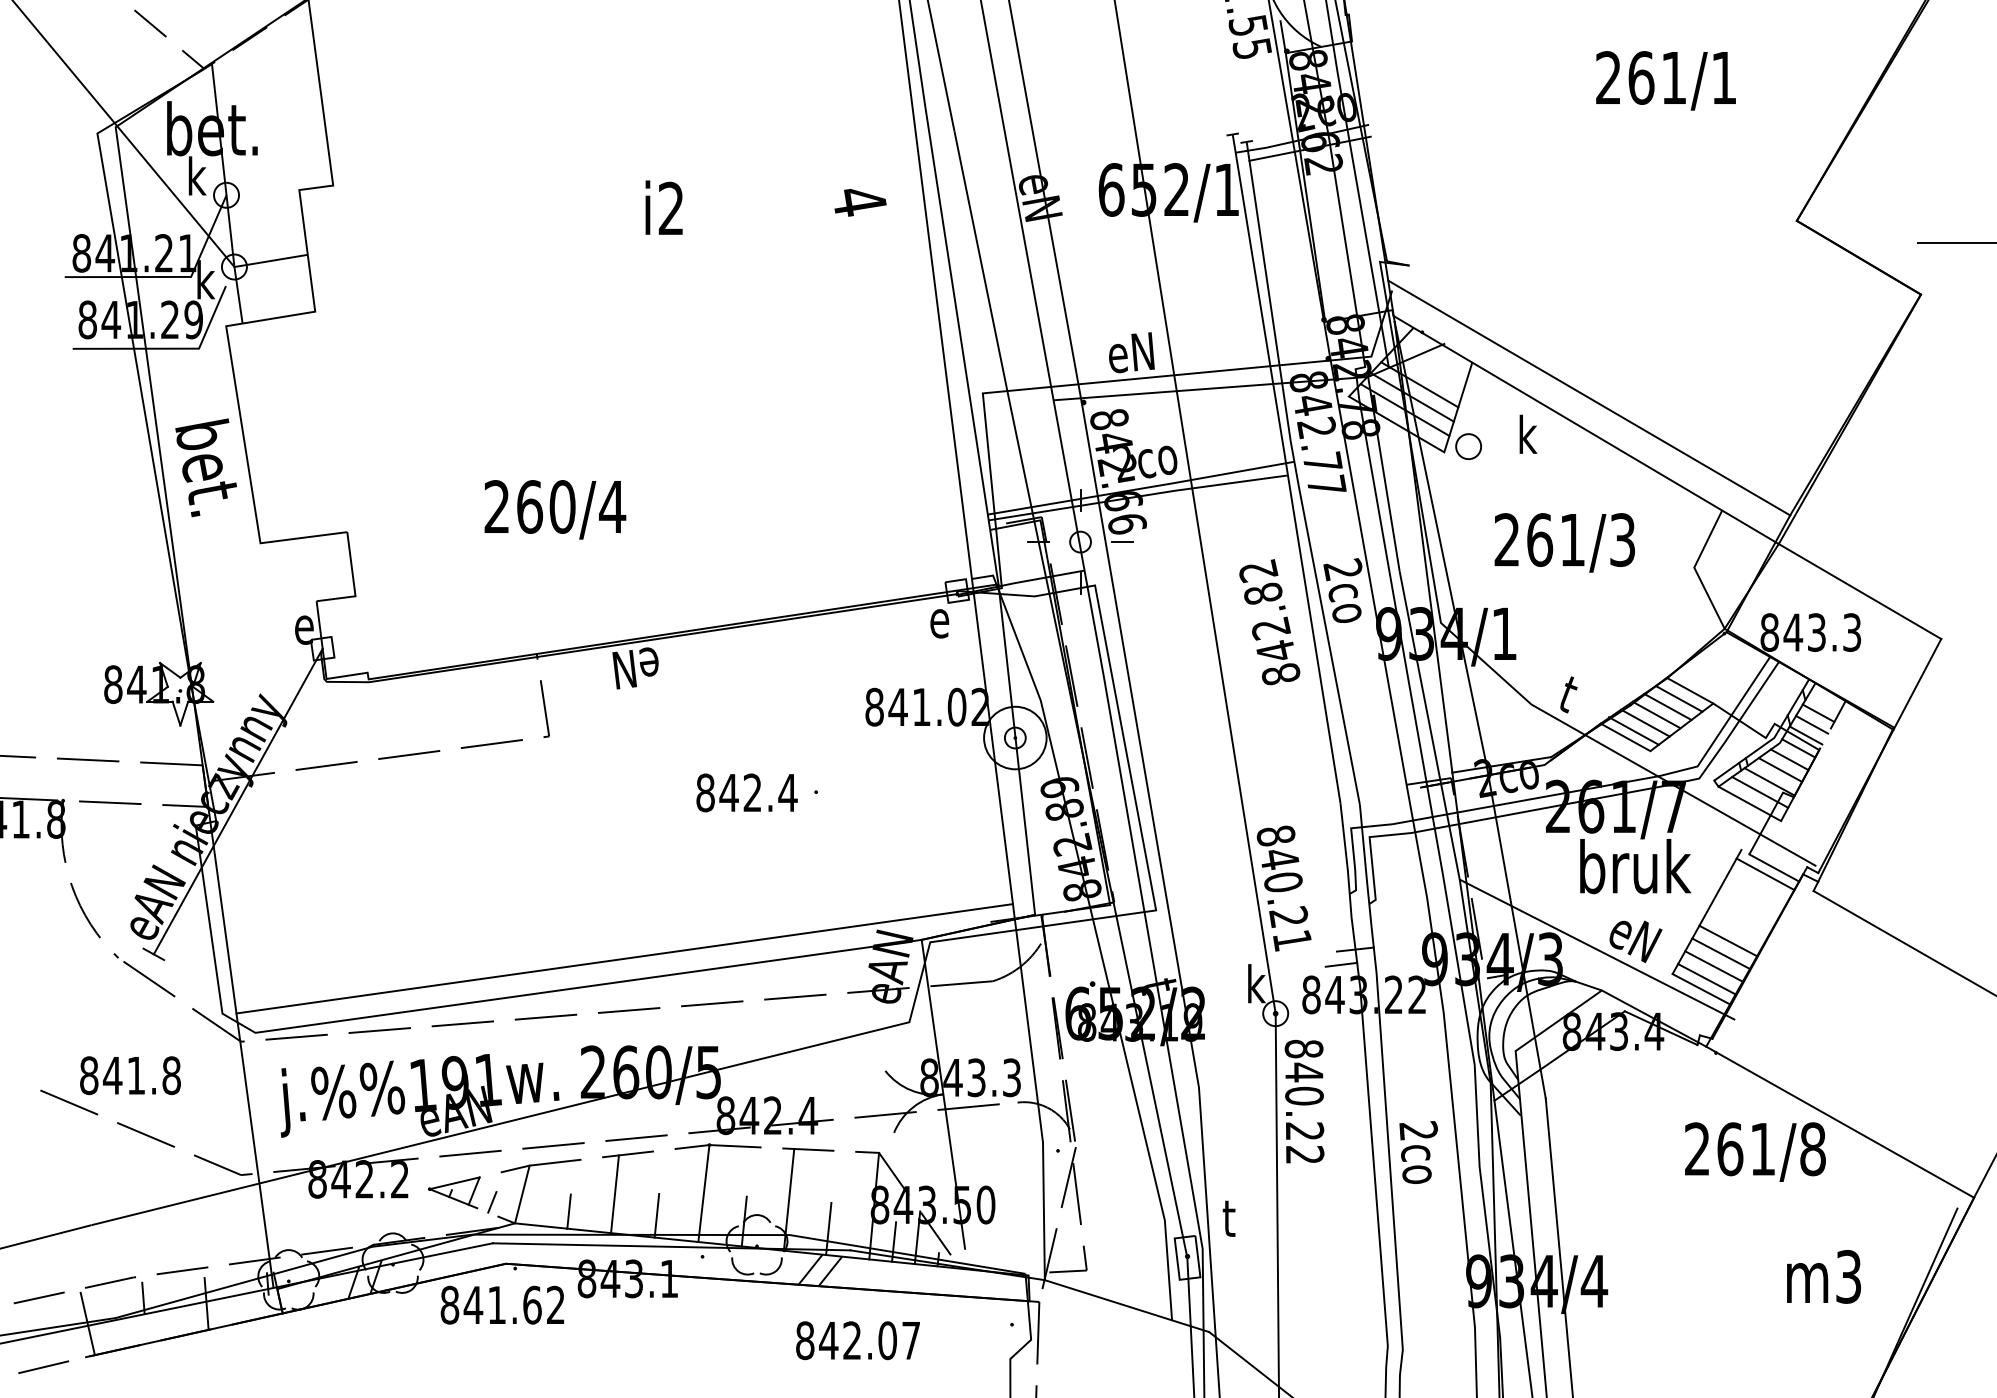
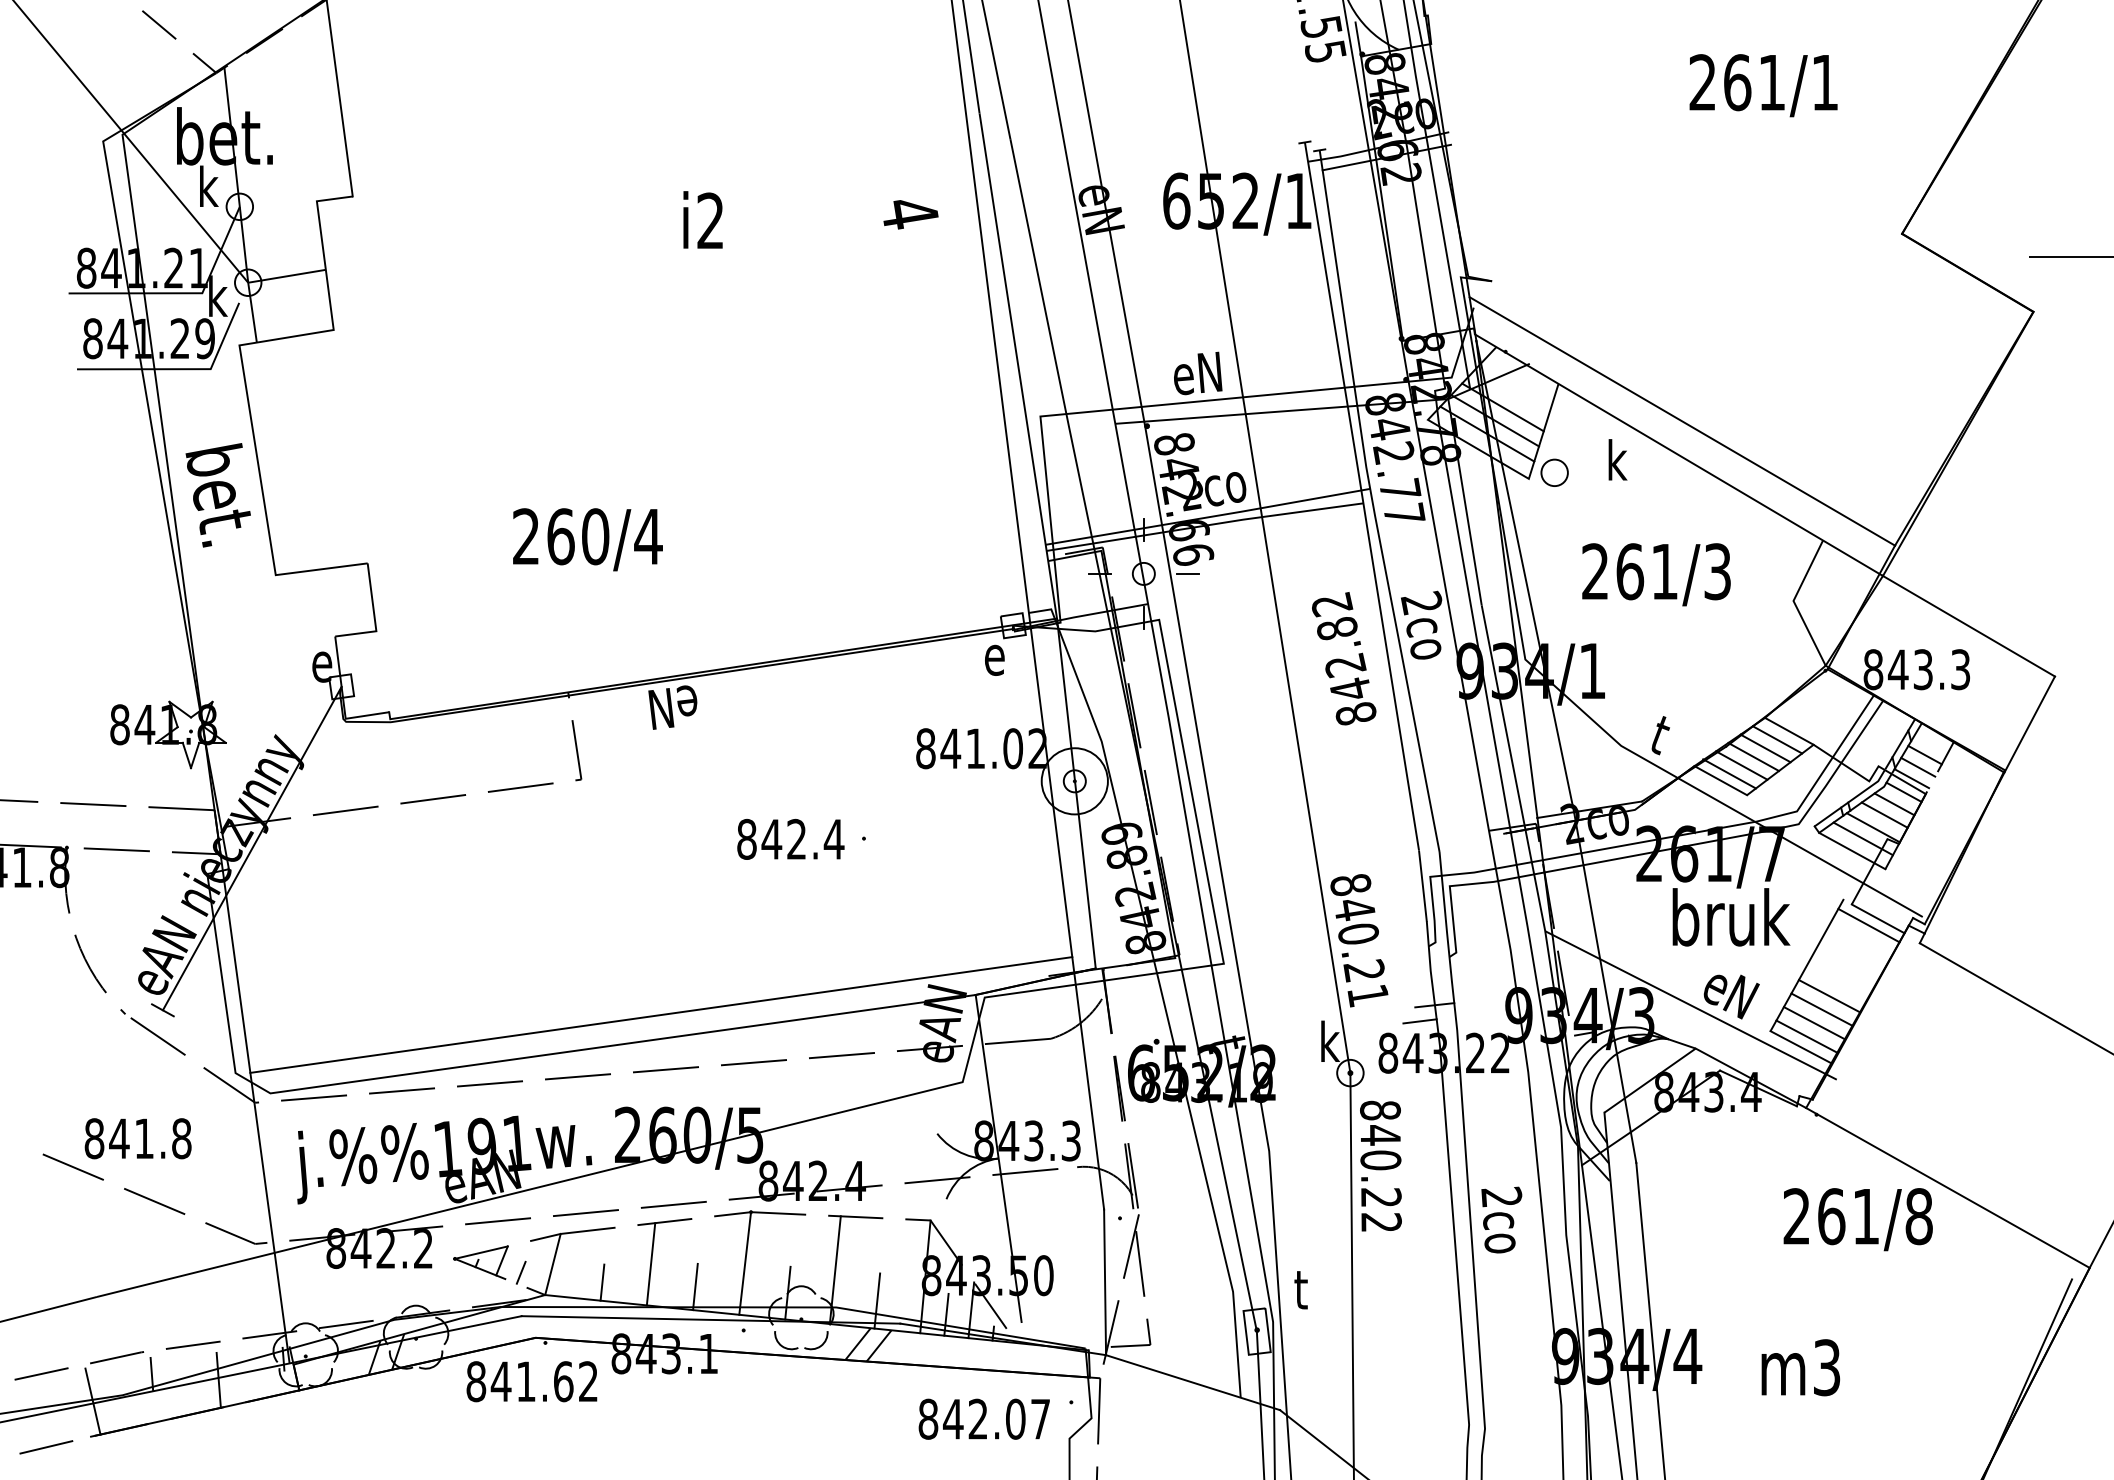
text: (1823, 1276) -> (1800, 1367), moved
text: (857, 1339) -> (983, 1418), moved

